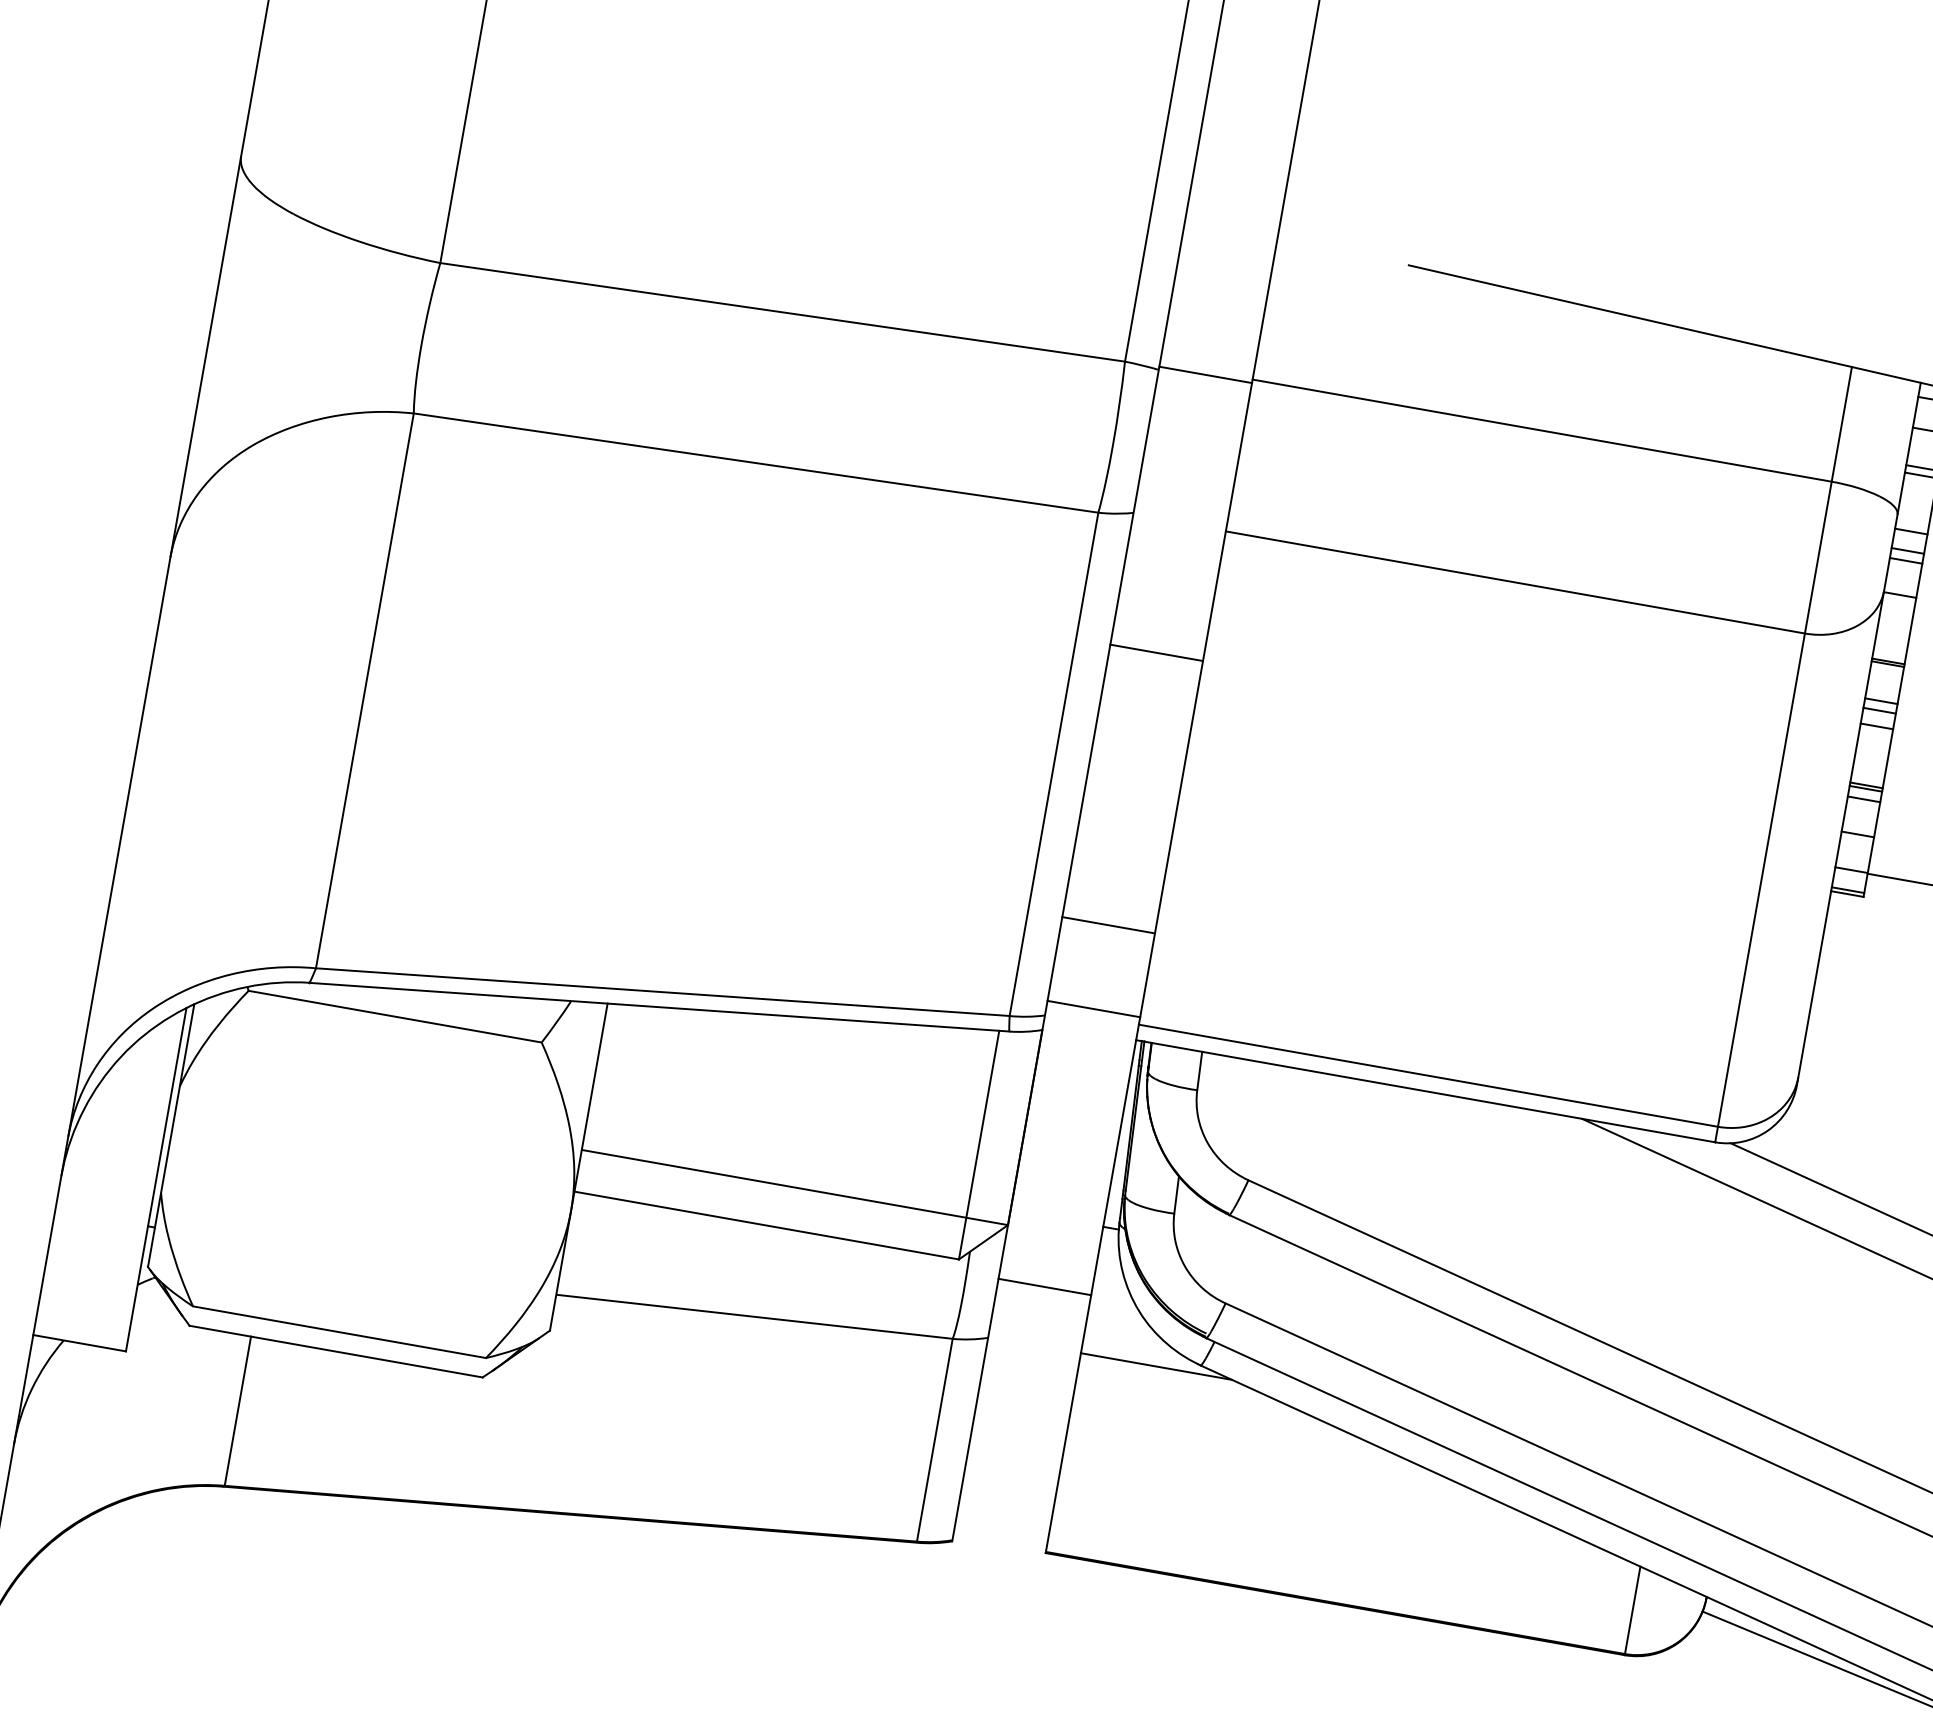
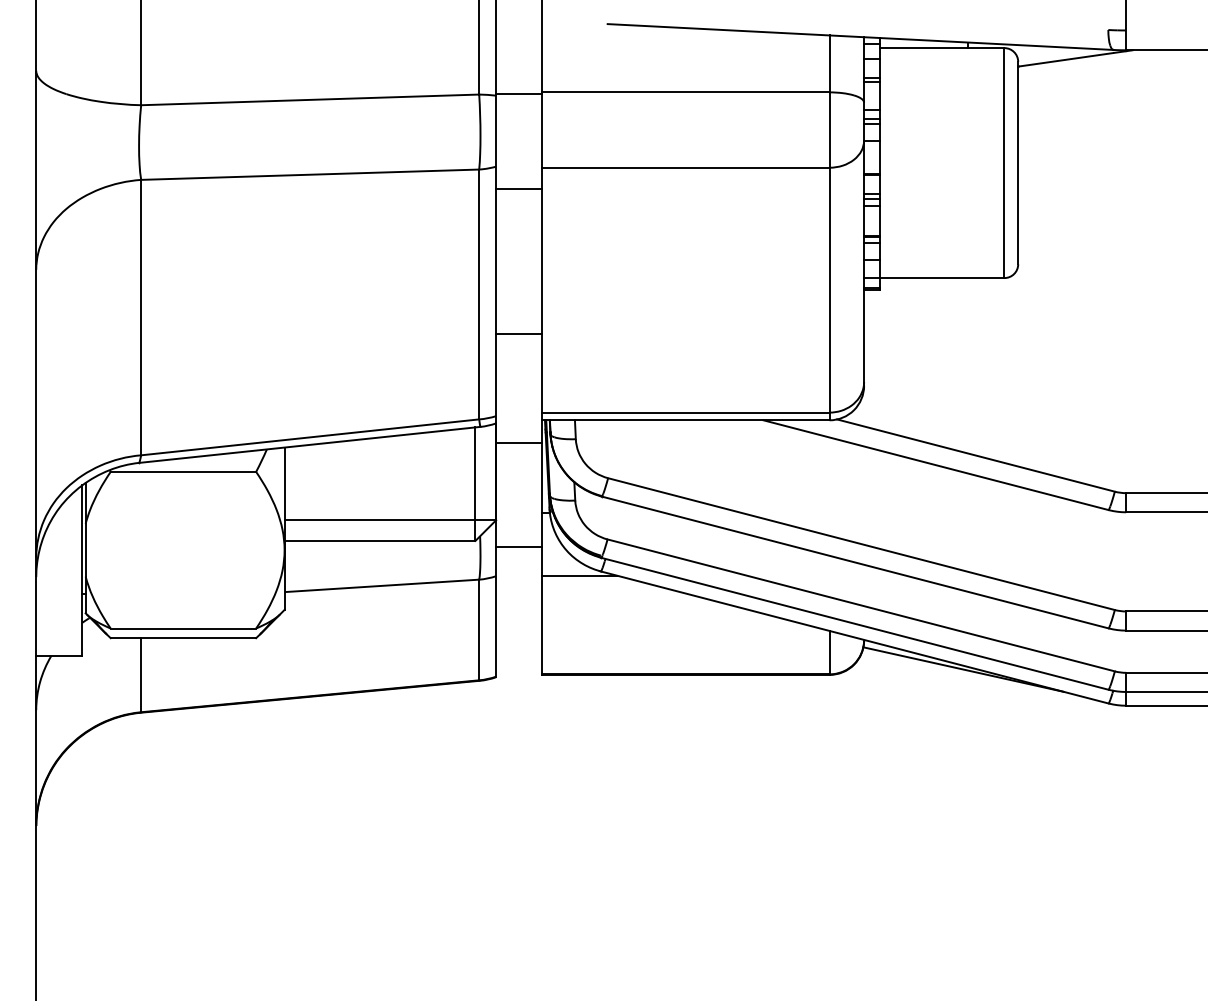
line: (1157, 653) -> (519, 189), moved
line: (1109, 925) -> (519, 334), moved
line: (1094, 1008) -> (519, 442), moved

